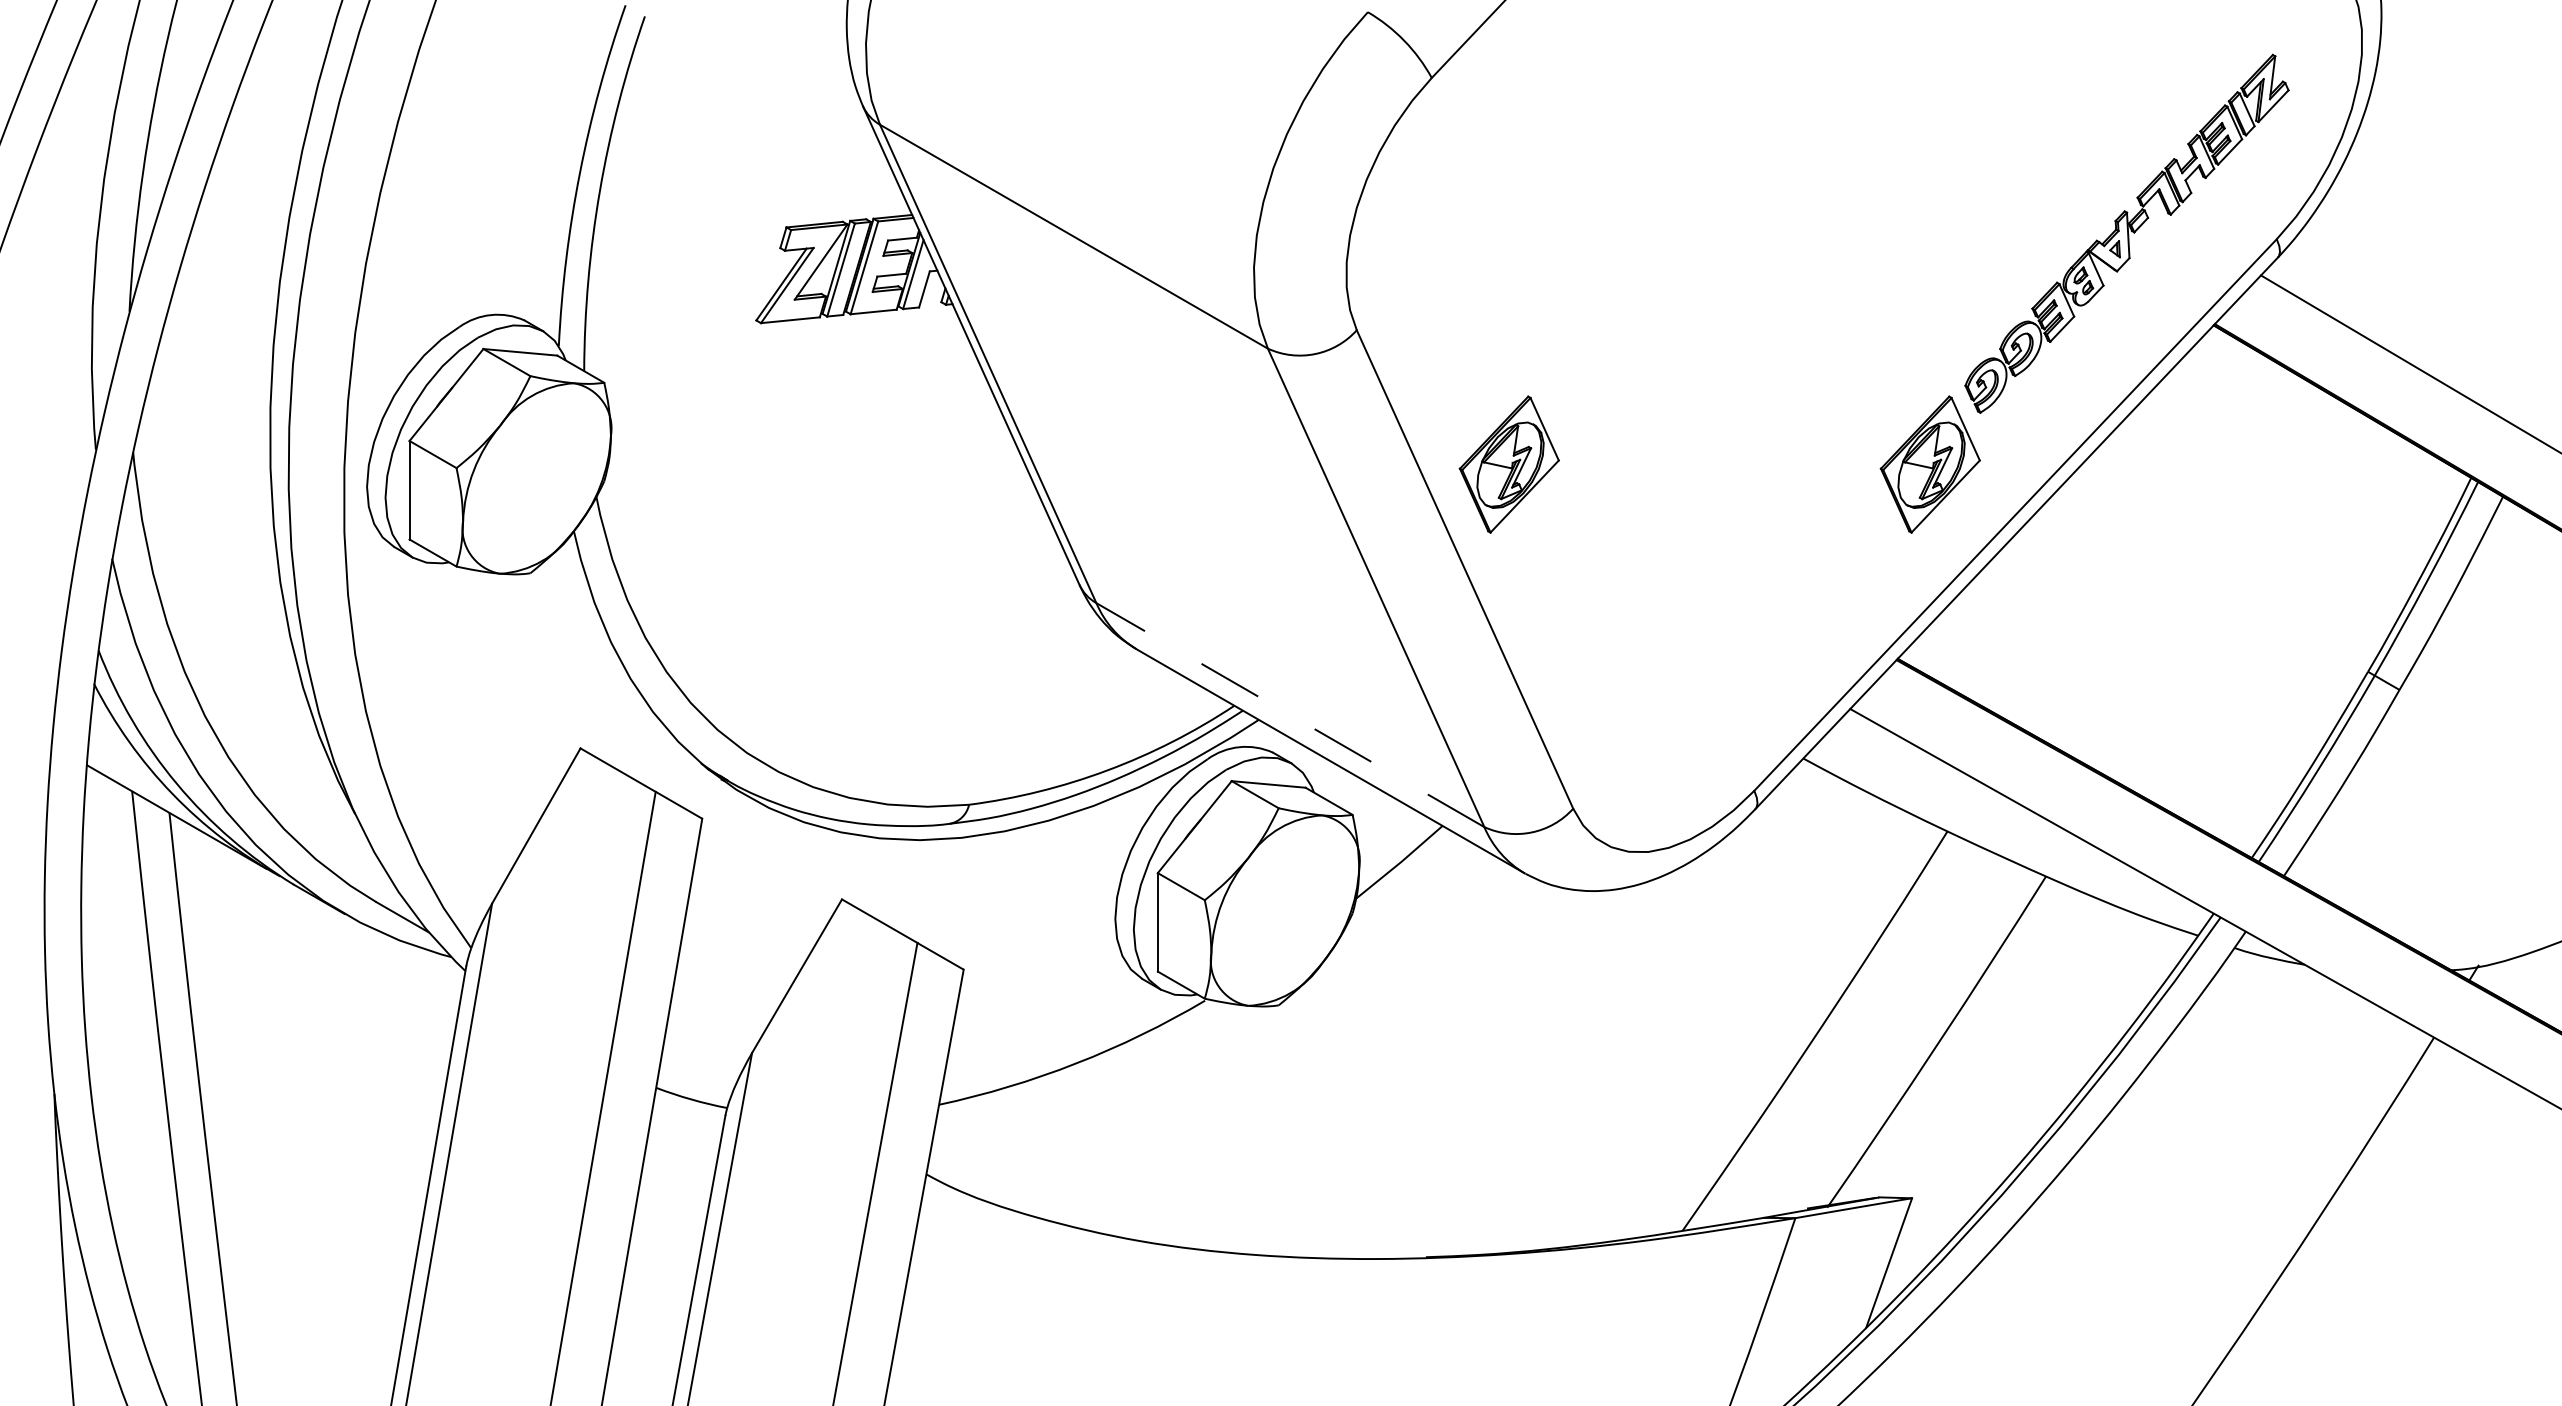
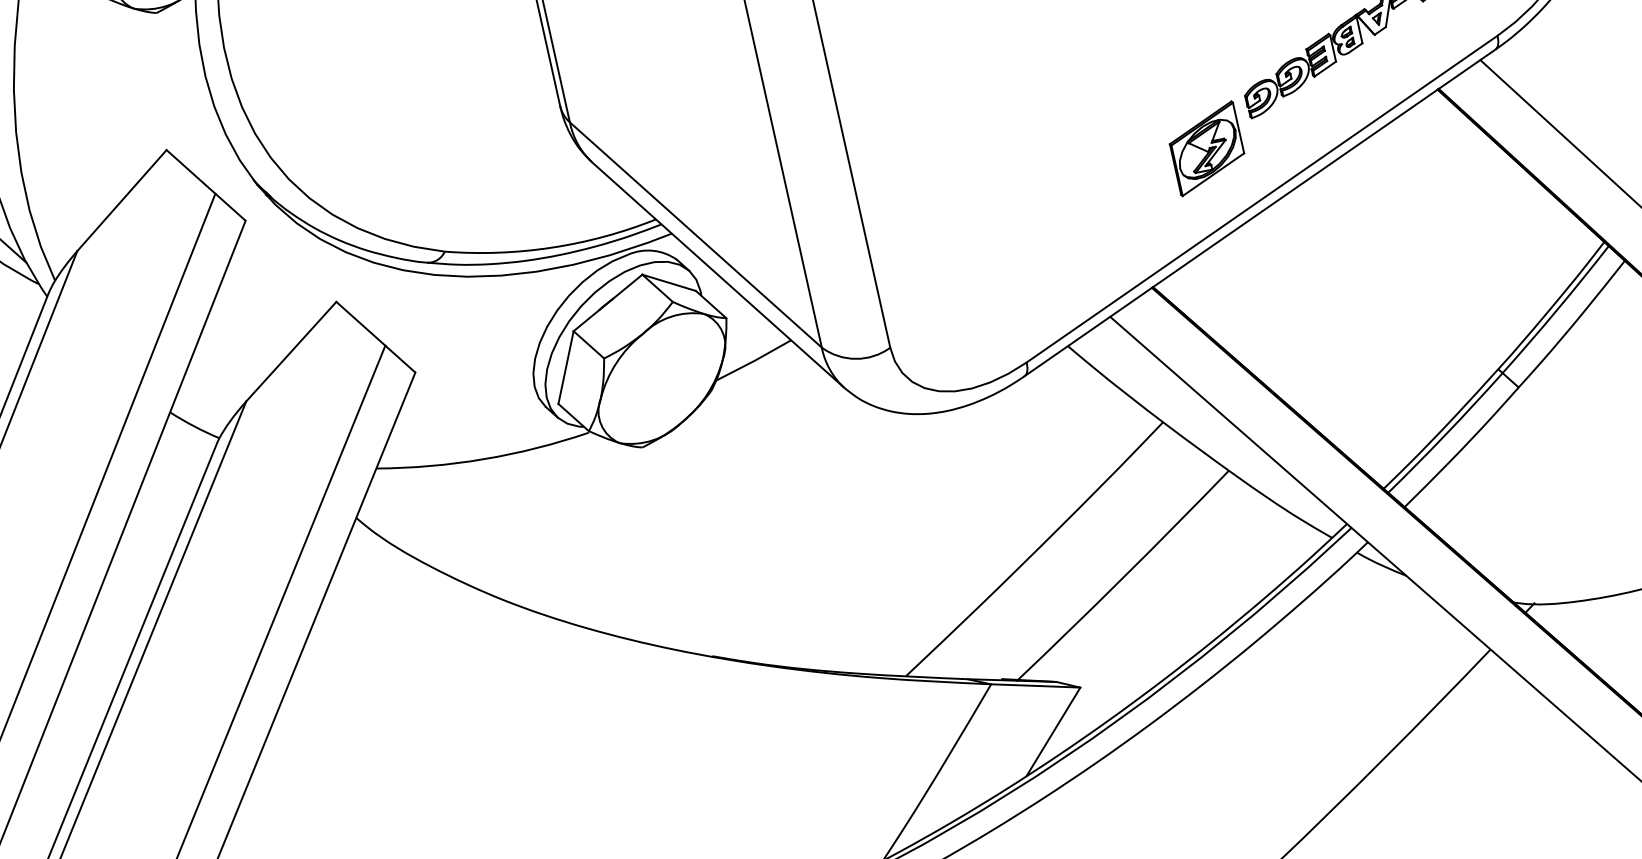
part: (1508, 464) -> (895, 83), removed
line: (1289, 714) -> (695, 234), dashed -> solid

